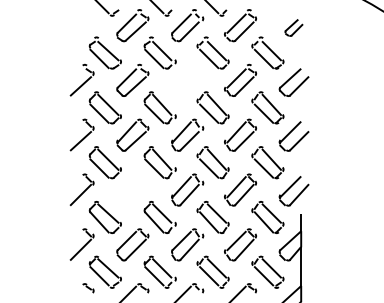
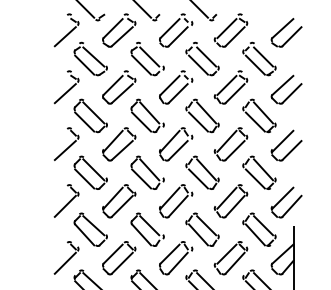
part: (81, 25) -> (65, 30), added
part: (293, 27) -> (286, 32), size x1.67
part: (187, 79) -> (175, 86), added
part: (132, 189) -> (118, 200), added

